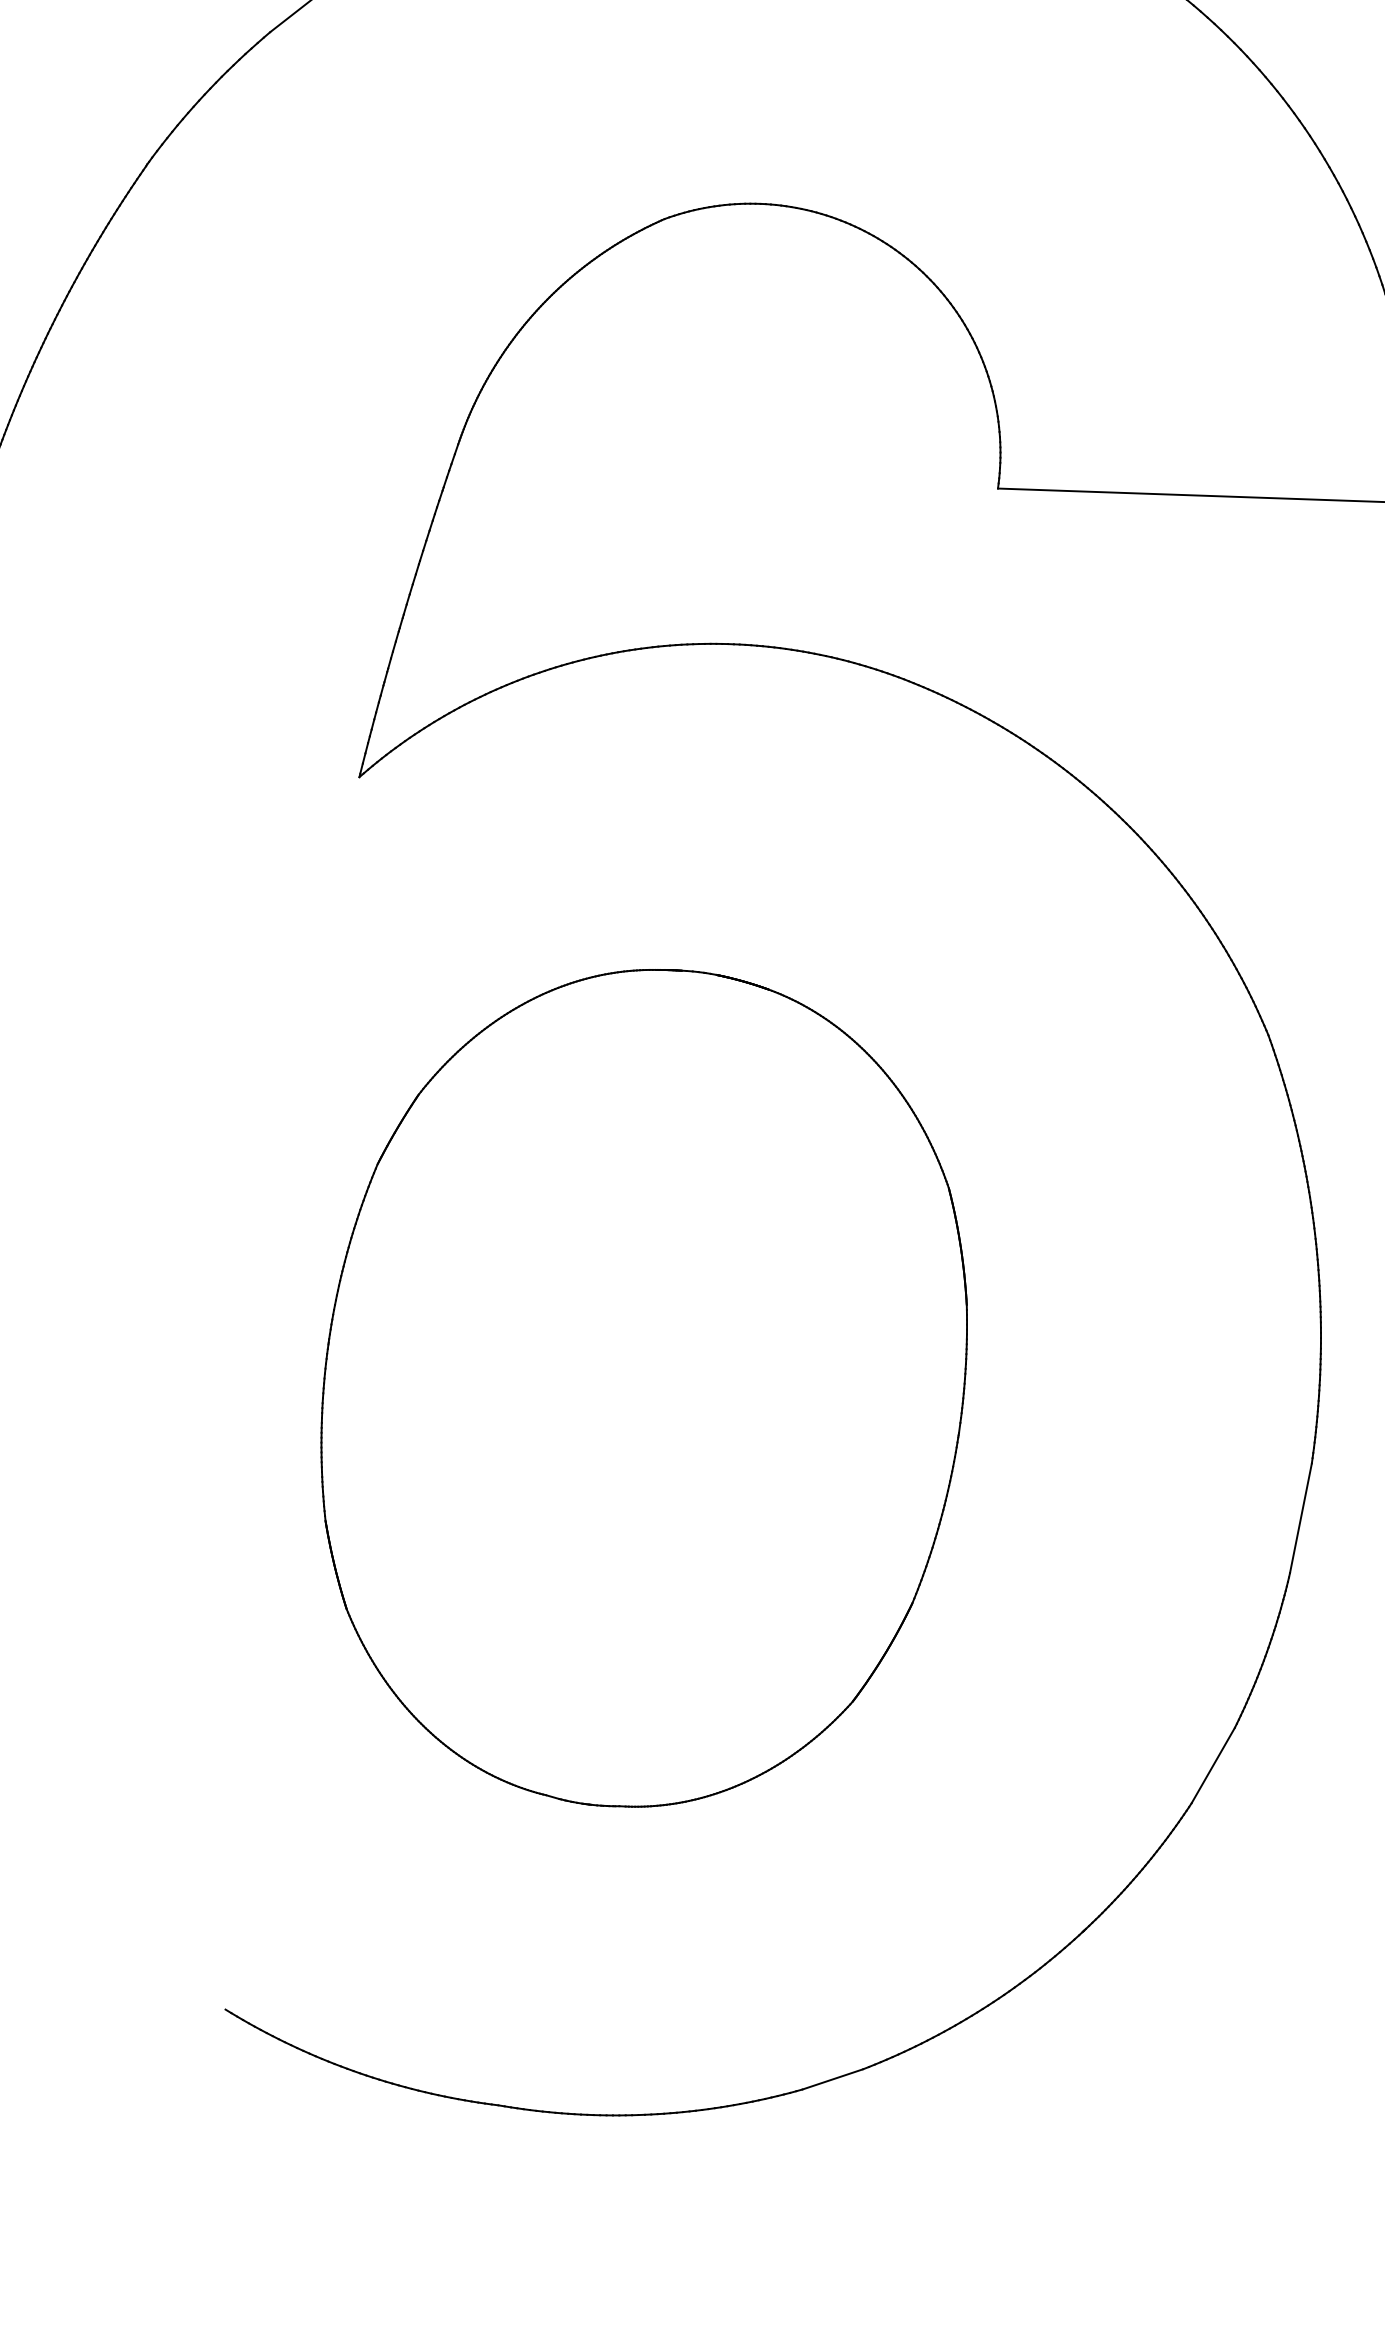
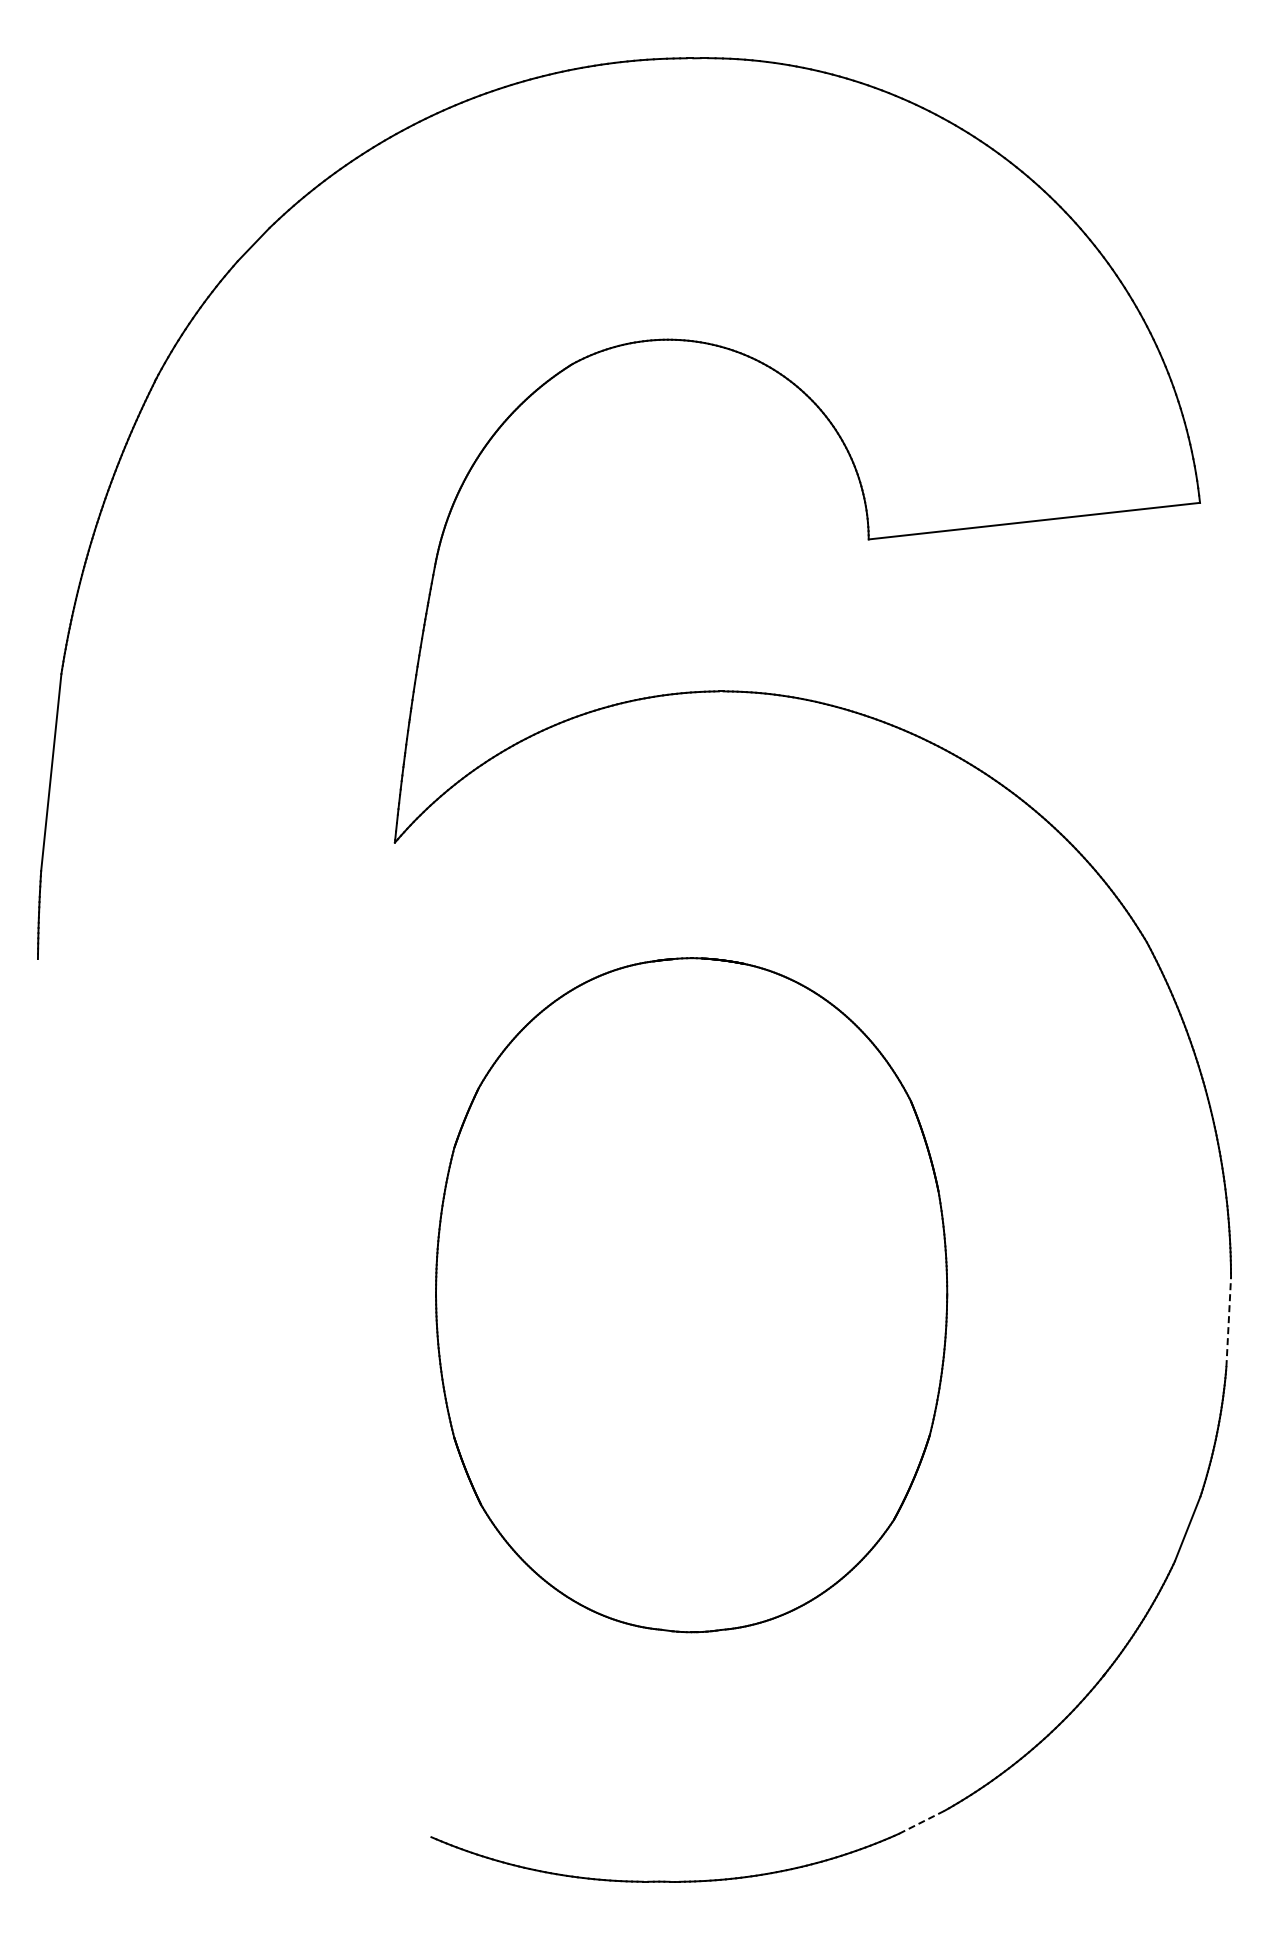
line: (1300, 1518) -> (1228, 1322), solid -> dashed
line: (832, 2079) -> (921, 1822), solid -> dashed

